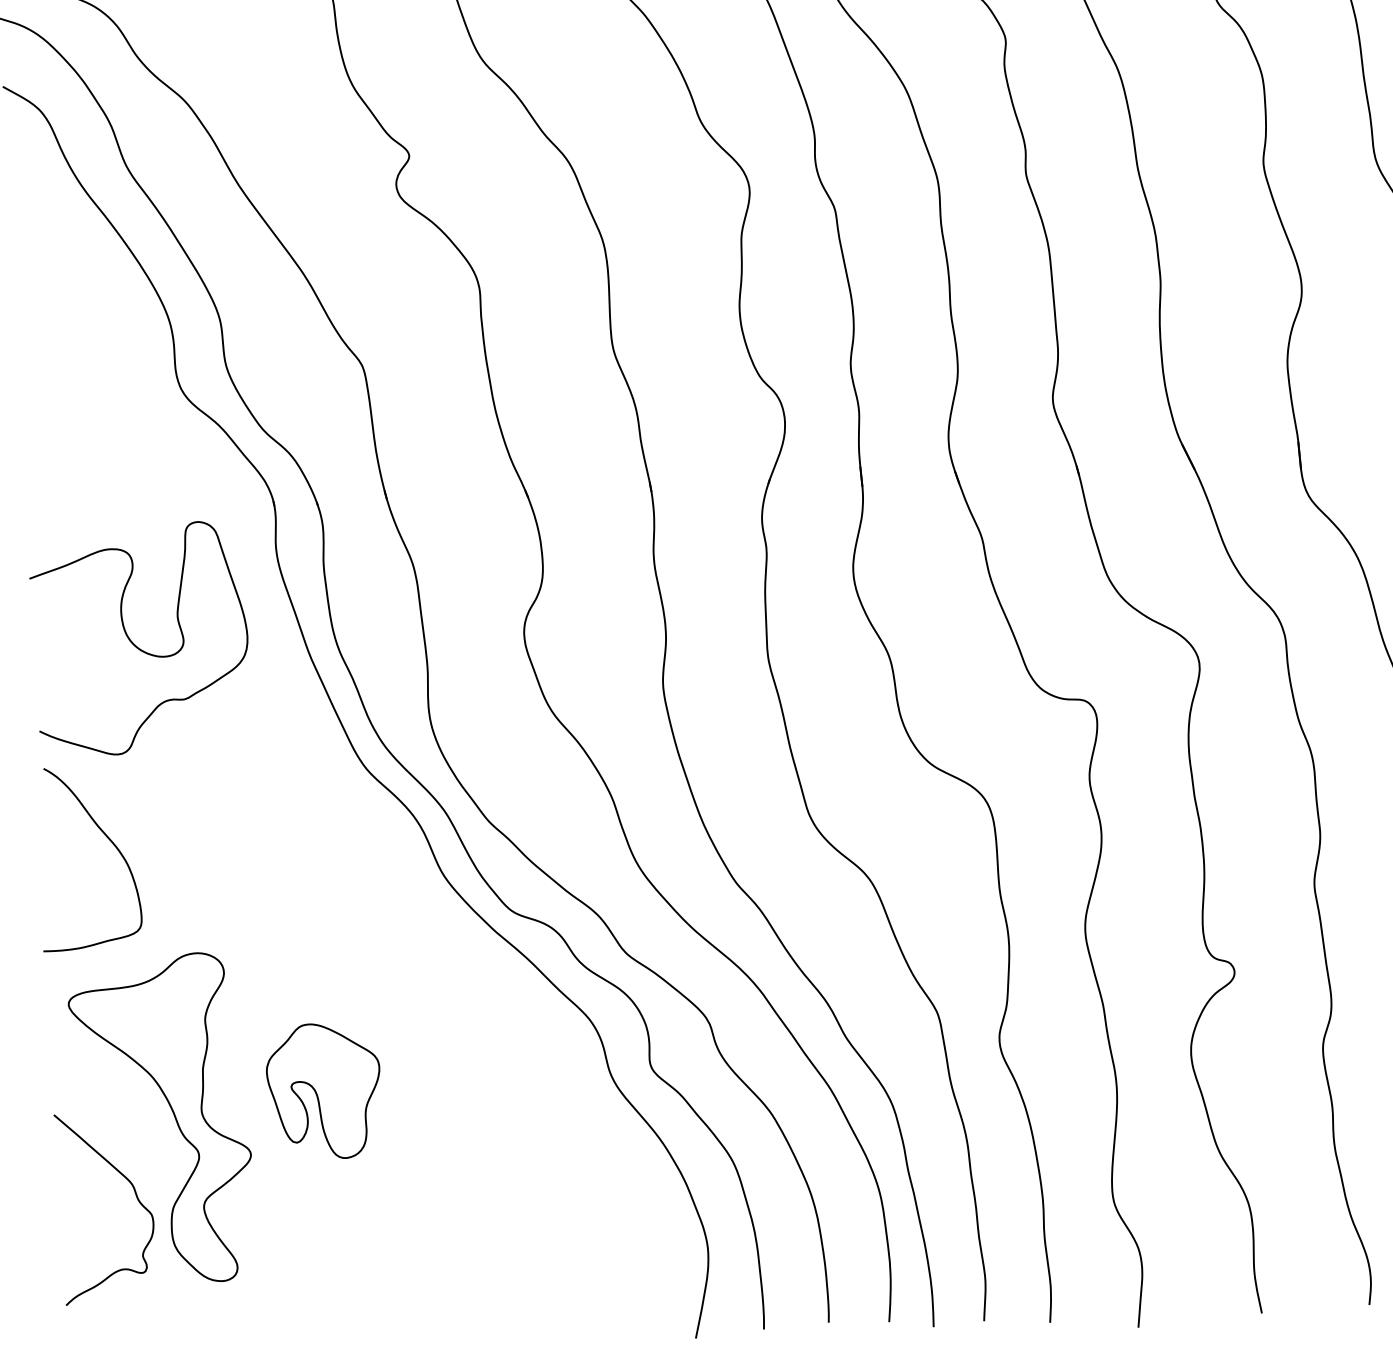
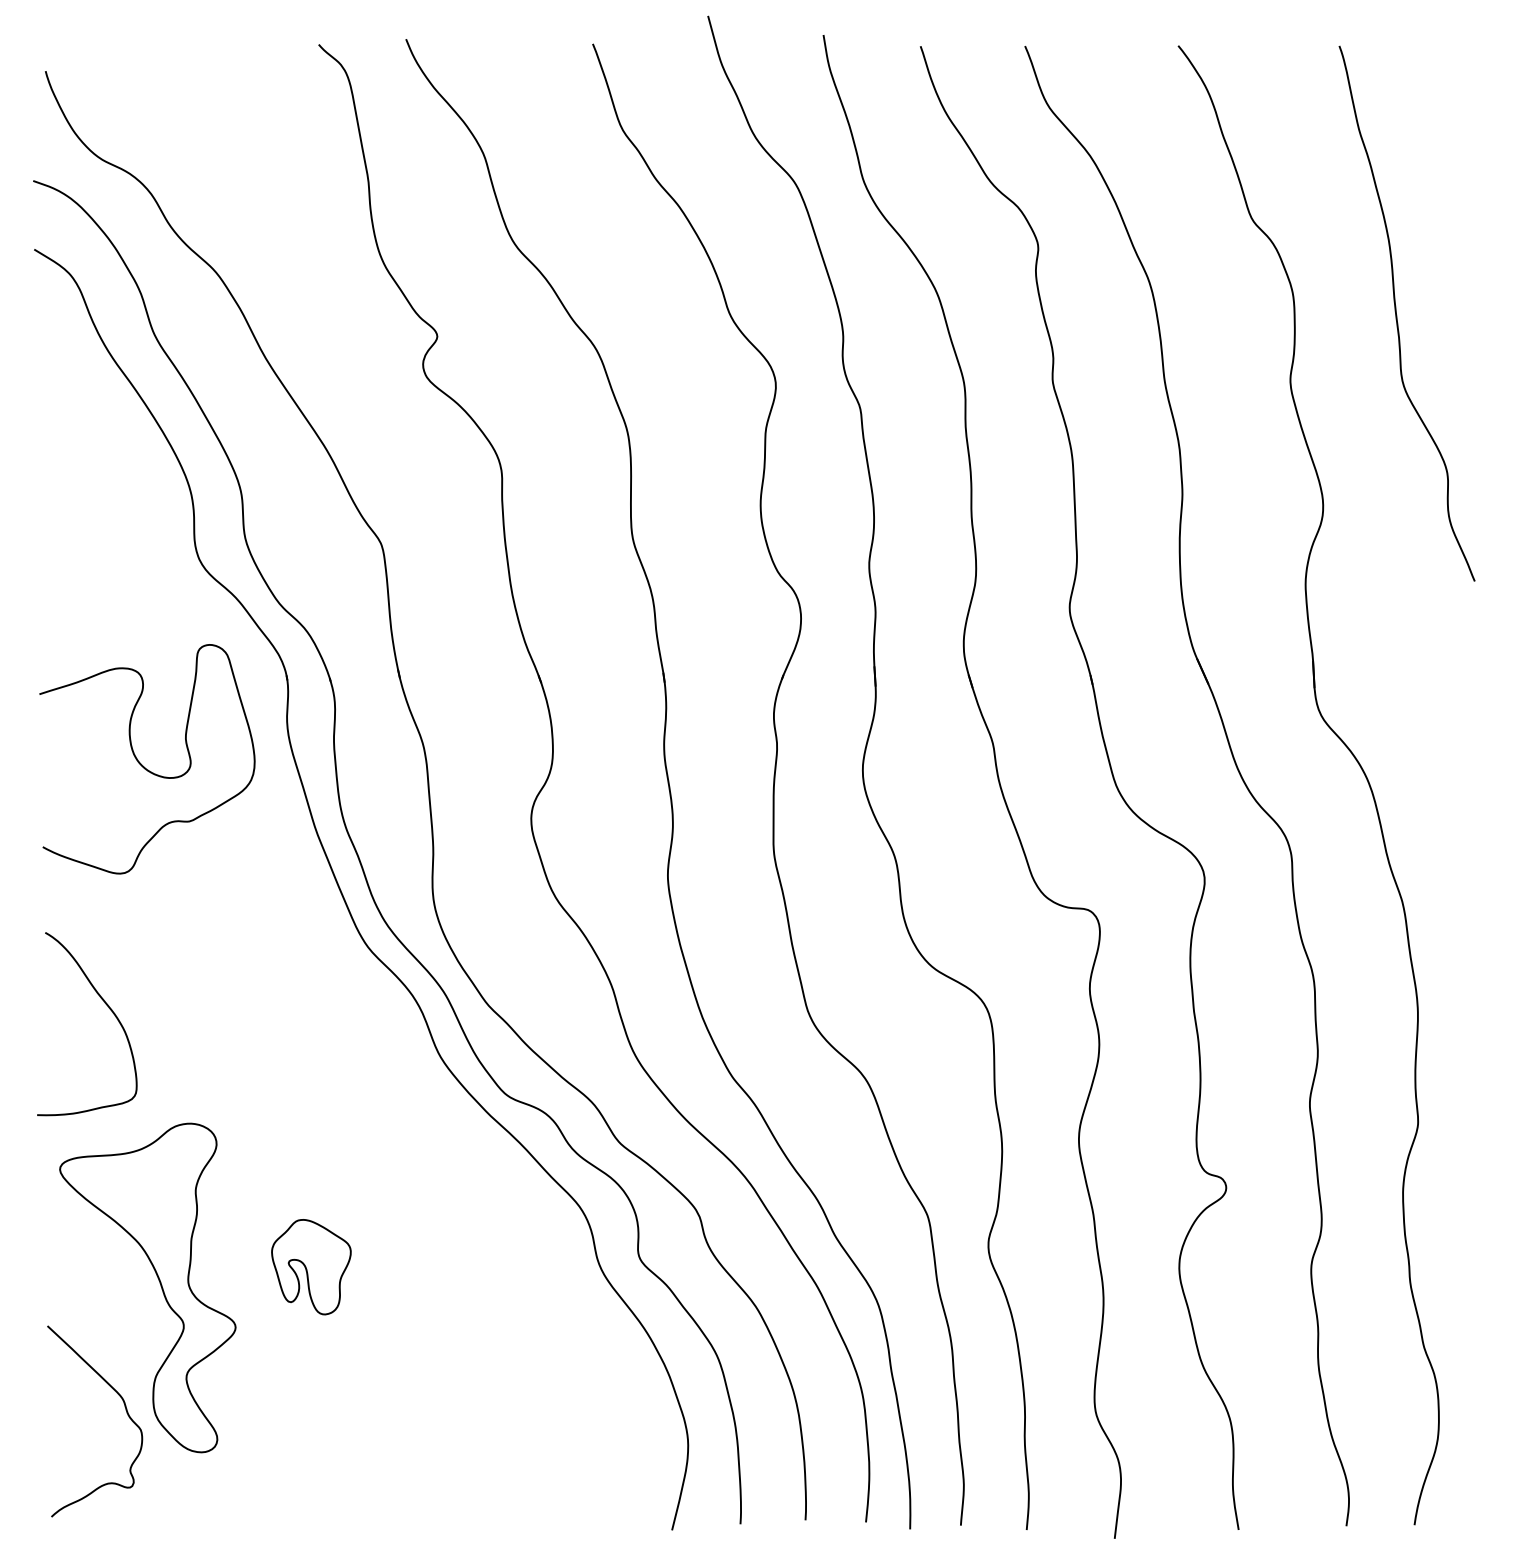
curve: (135, 644) -> (142, 764), moved
part: (324, 1090) -> (311, 1266), size x0.7
curve: (135, 1195) -> (125, 1410), moved

